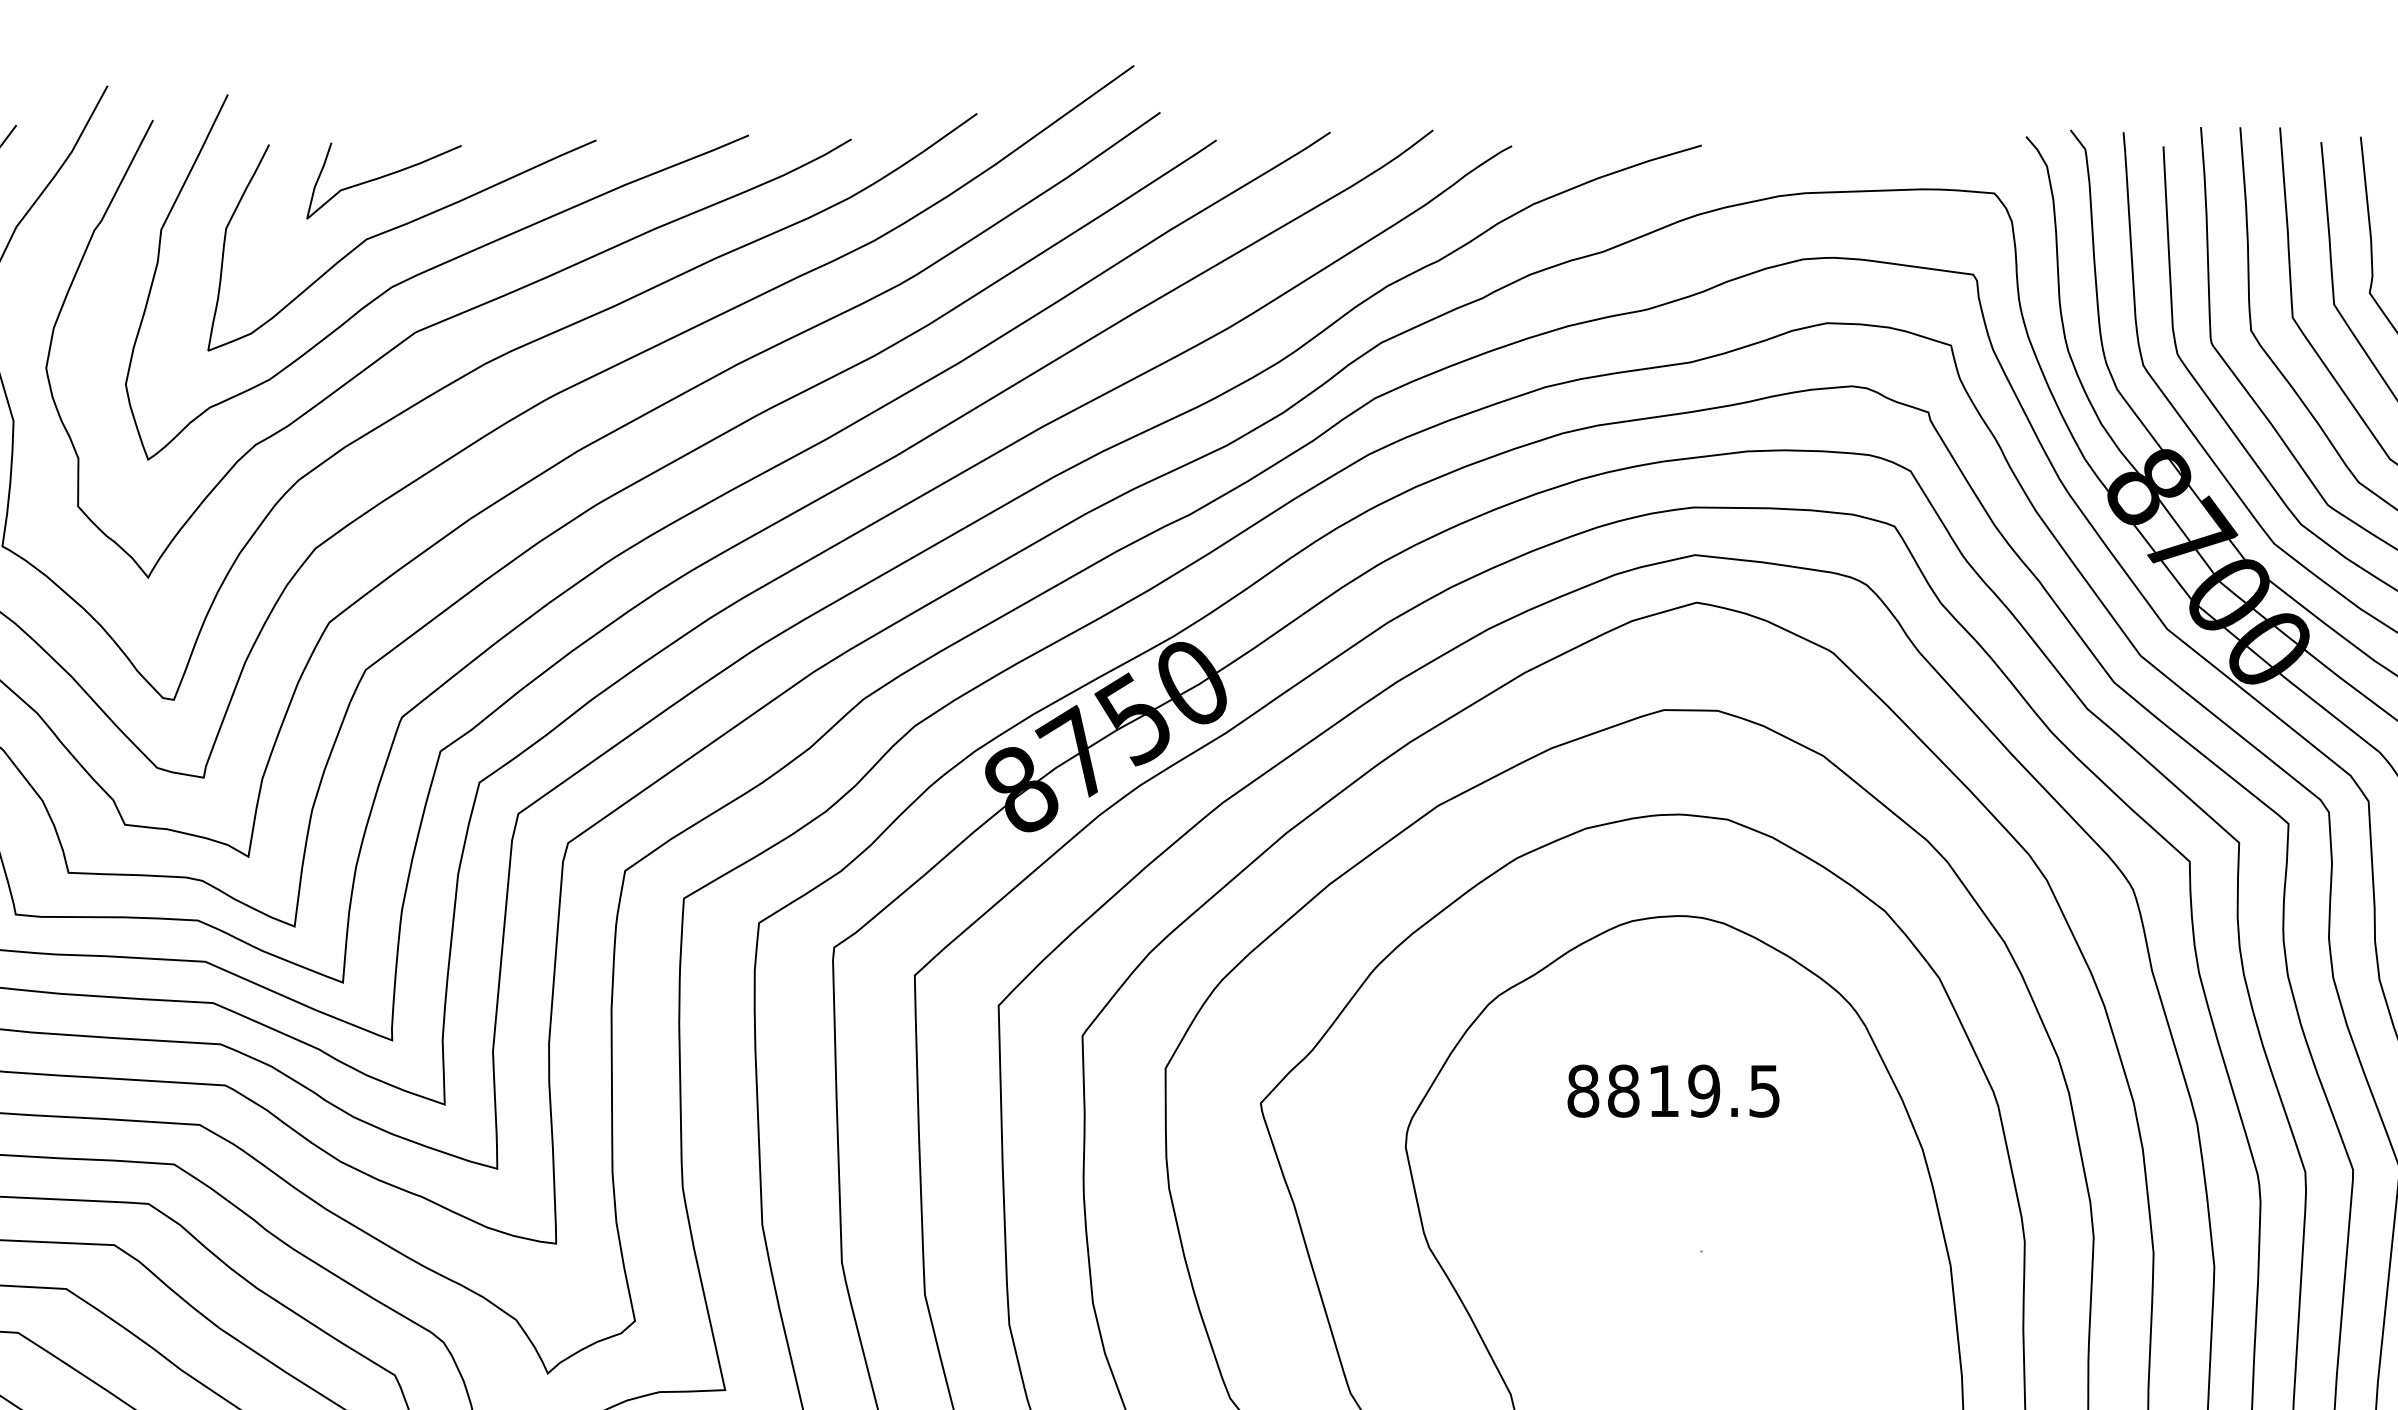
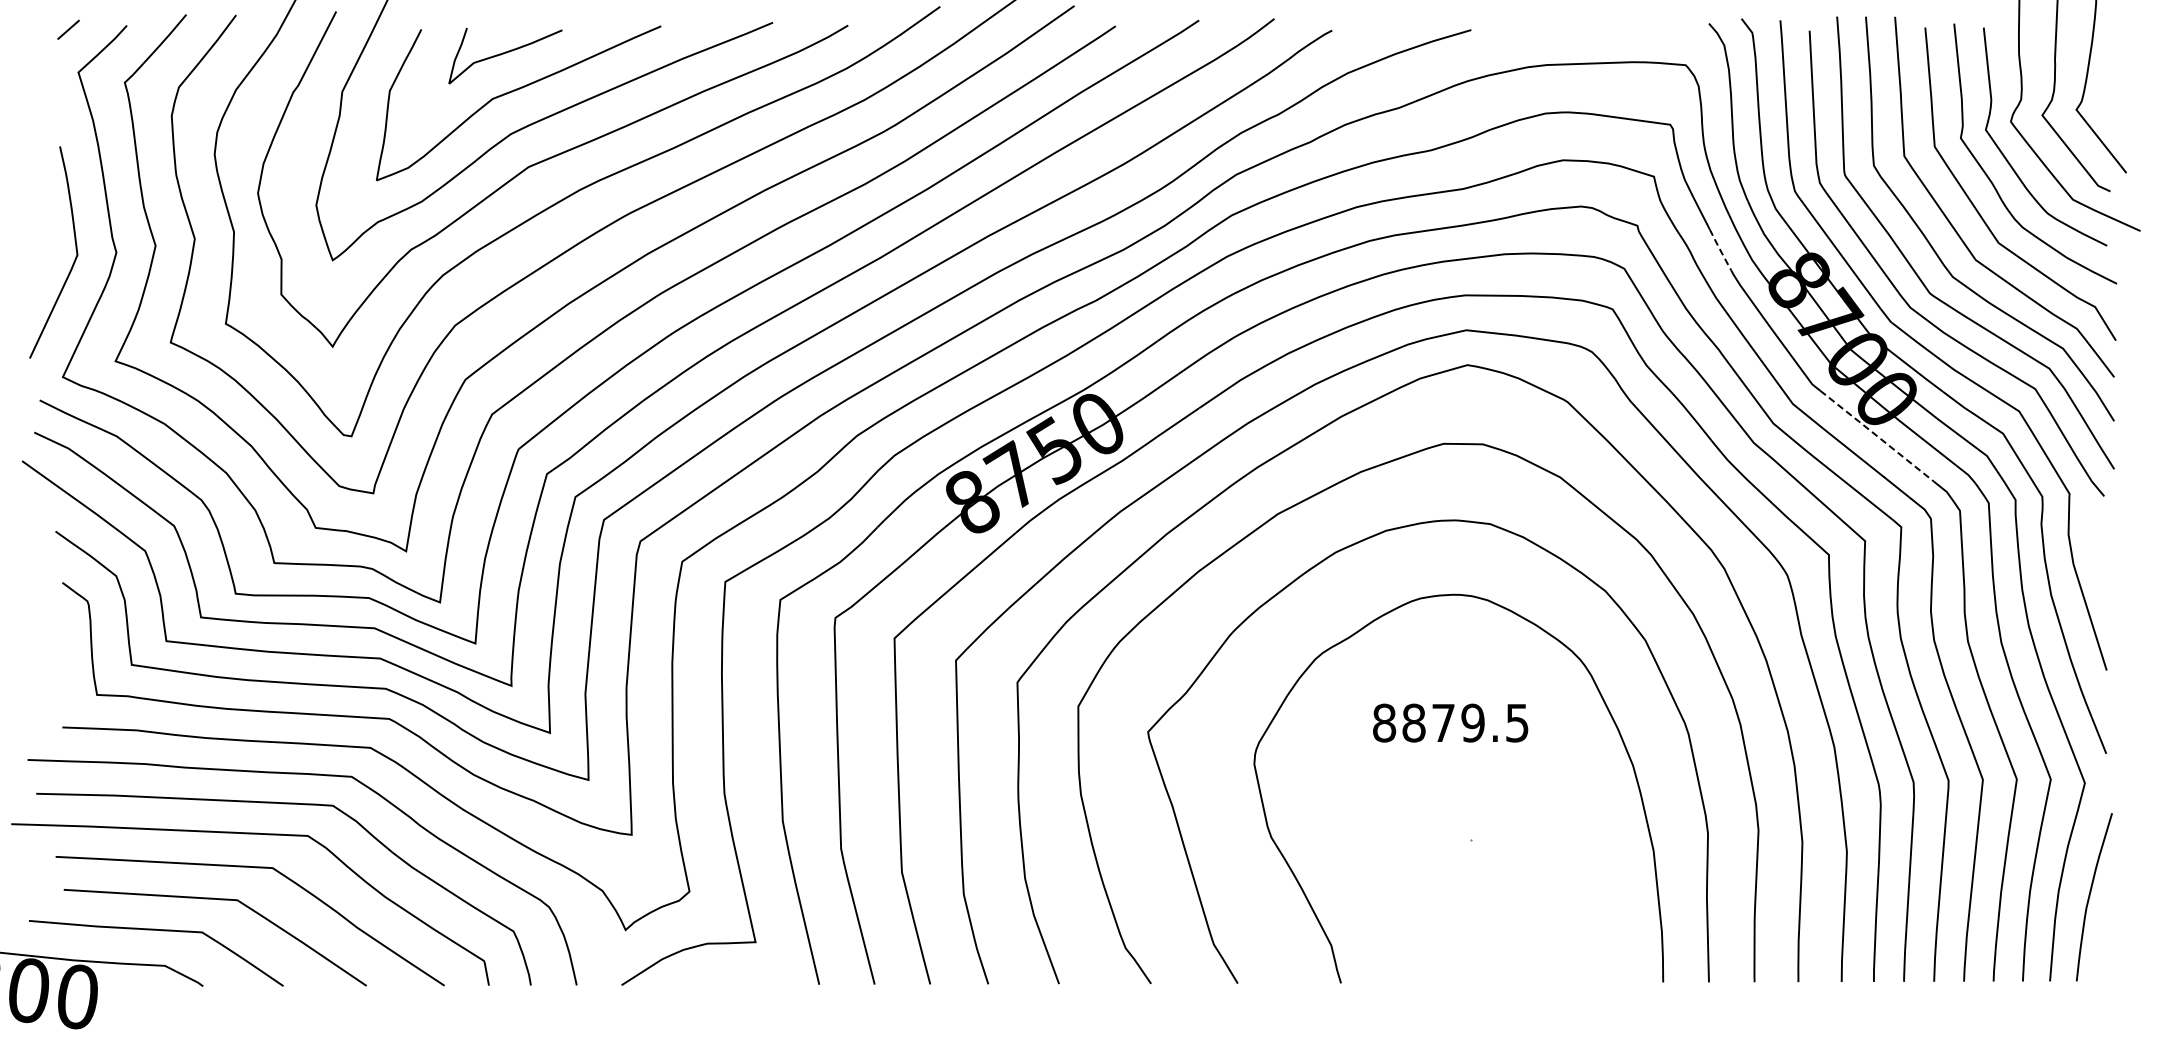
line: (2041, 446) -> (1720, 250), solid -> dashed
line: (2254, 698) -> (1876, 435), solid -> dashed
text: (1663, 1090) -> (1443, 722), 8819.5 -> 8879.5

